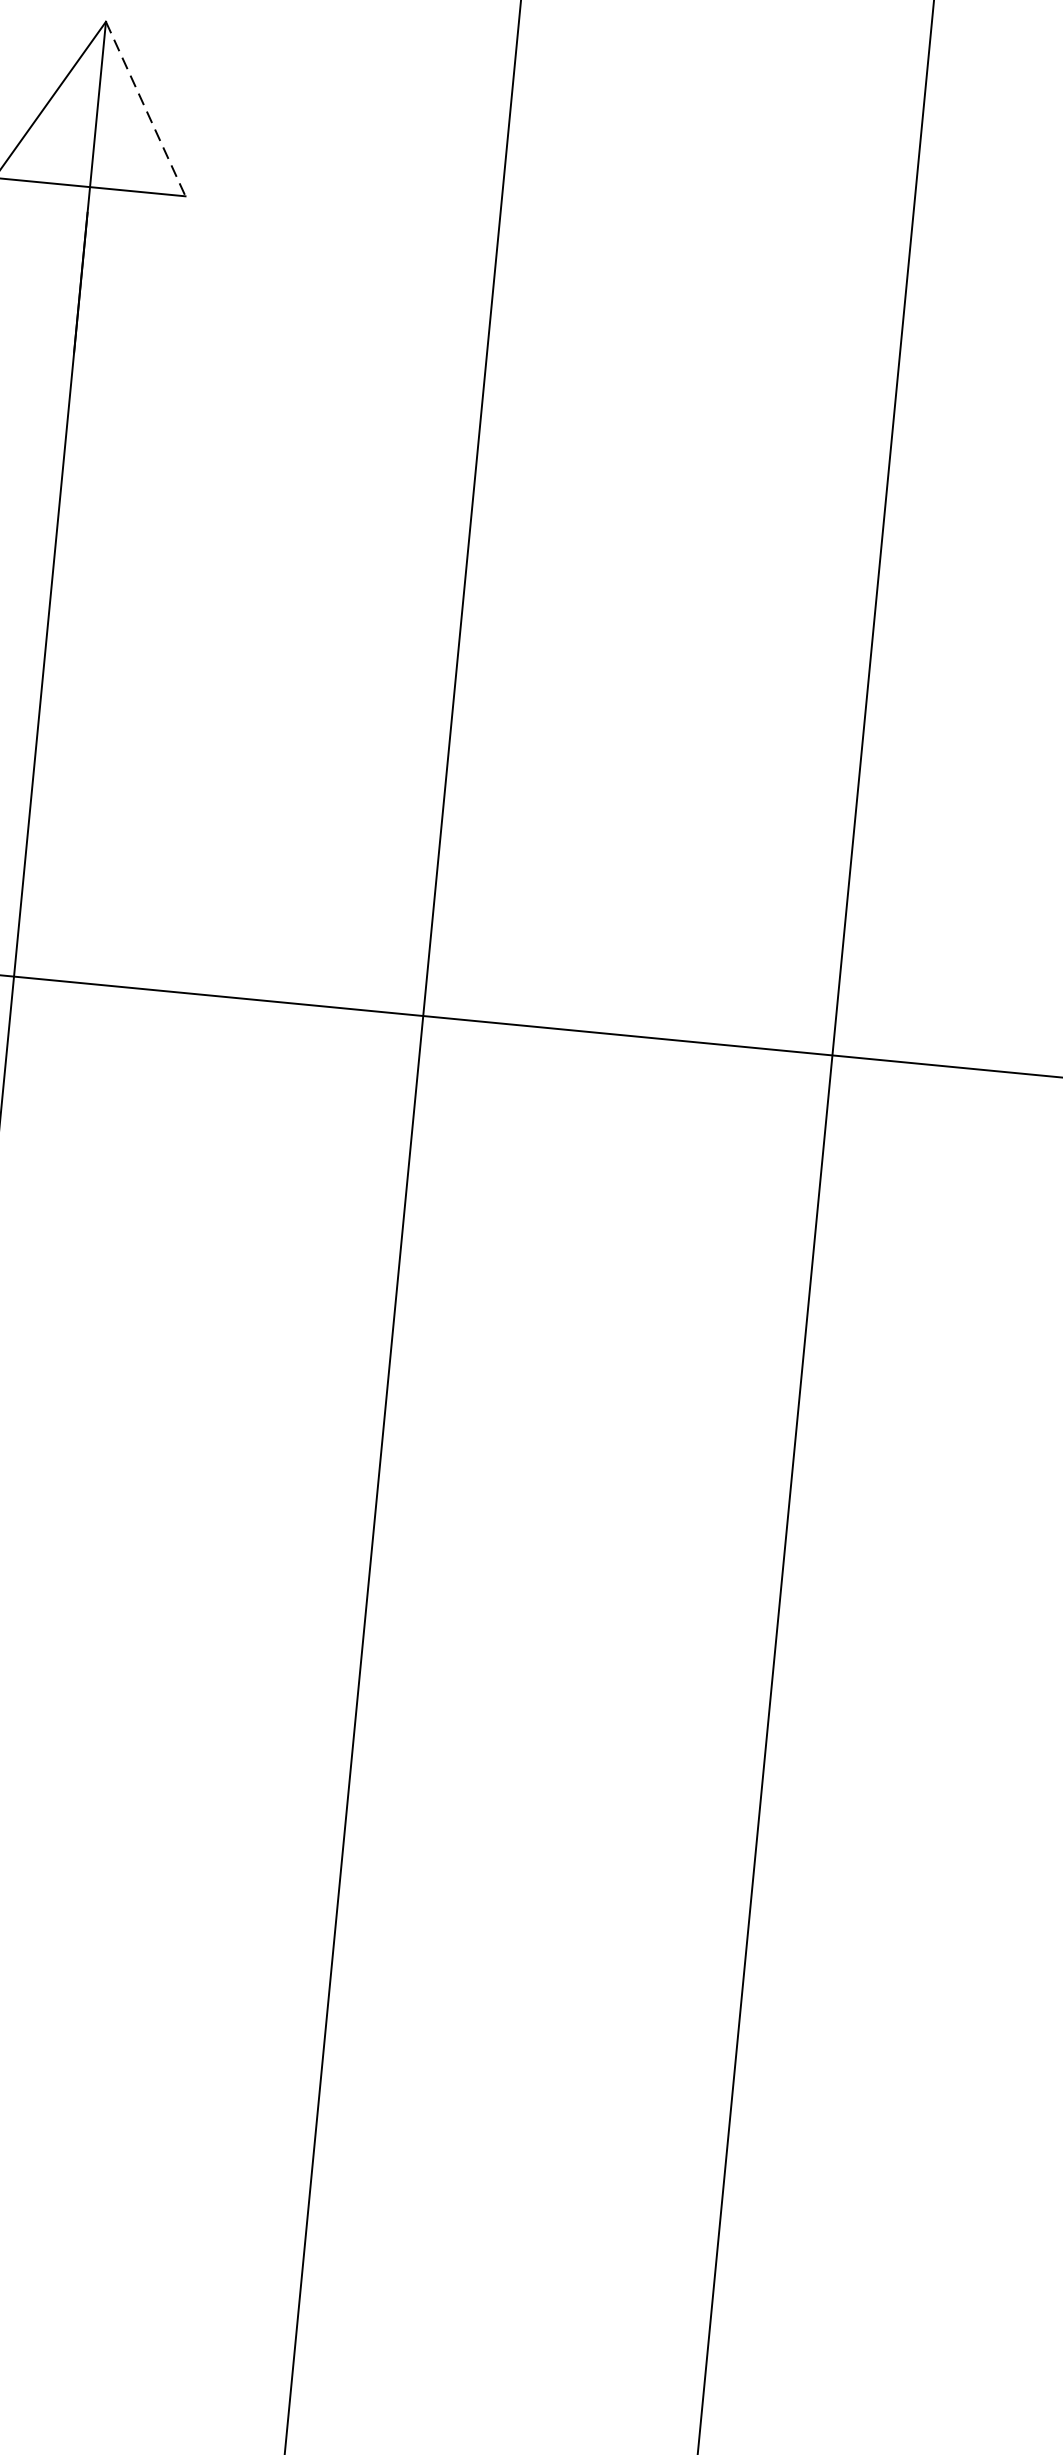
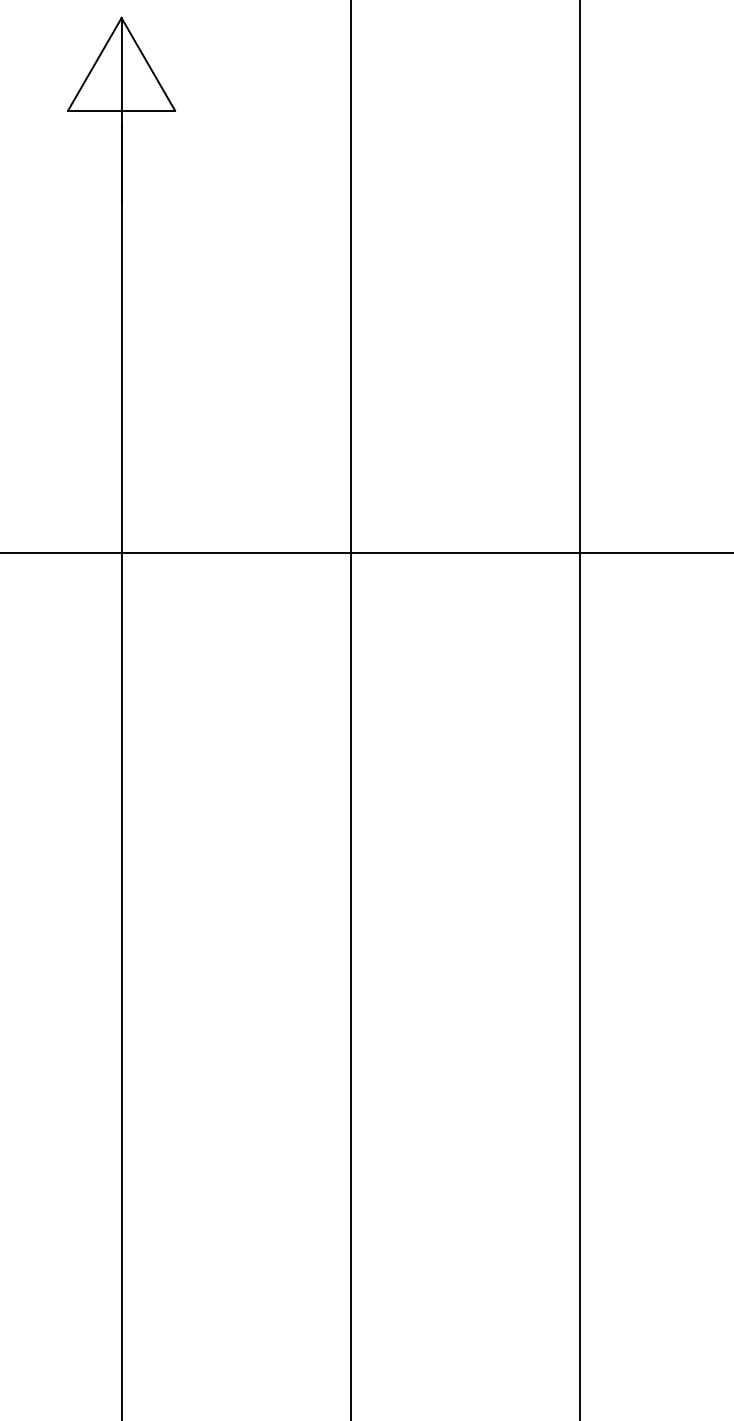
line: (146, 109) -> (148, 64), dashed -> solid

